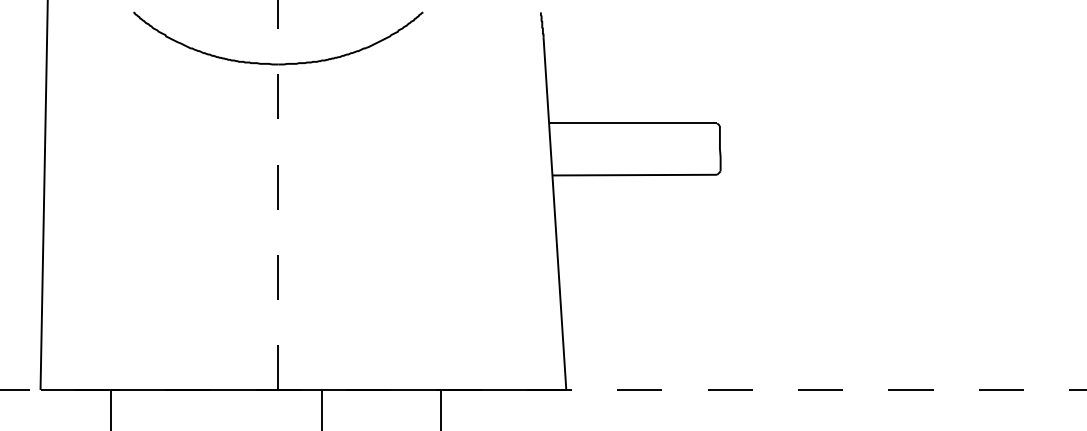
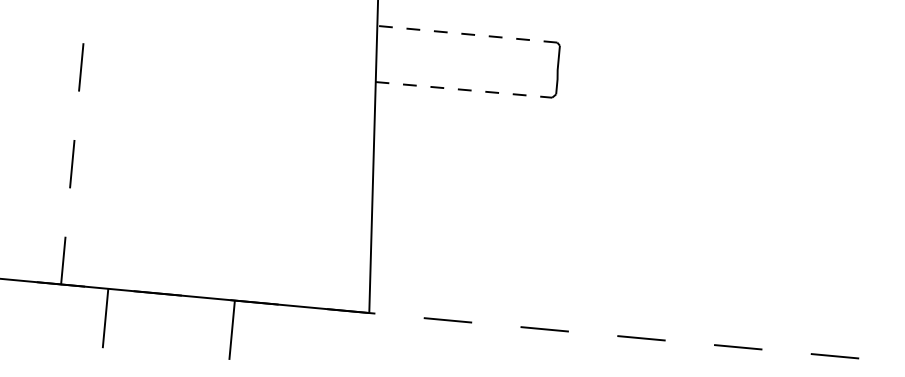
line: (632, 123) -> (466, 34), solid -> dashed
line: (635, 175) -> (464, 90), solid -> dashed

